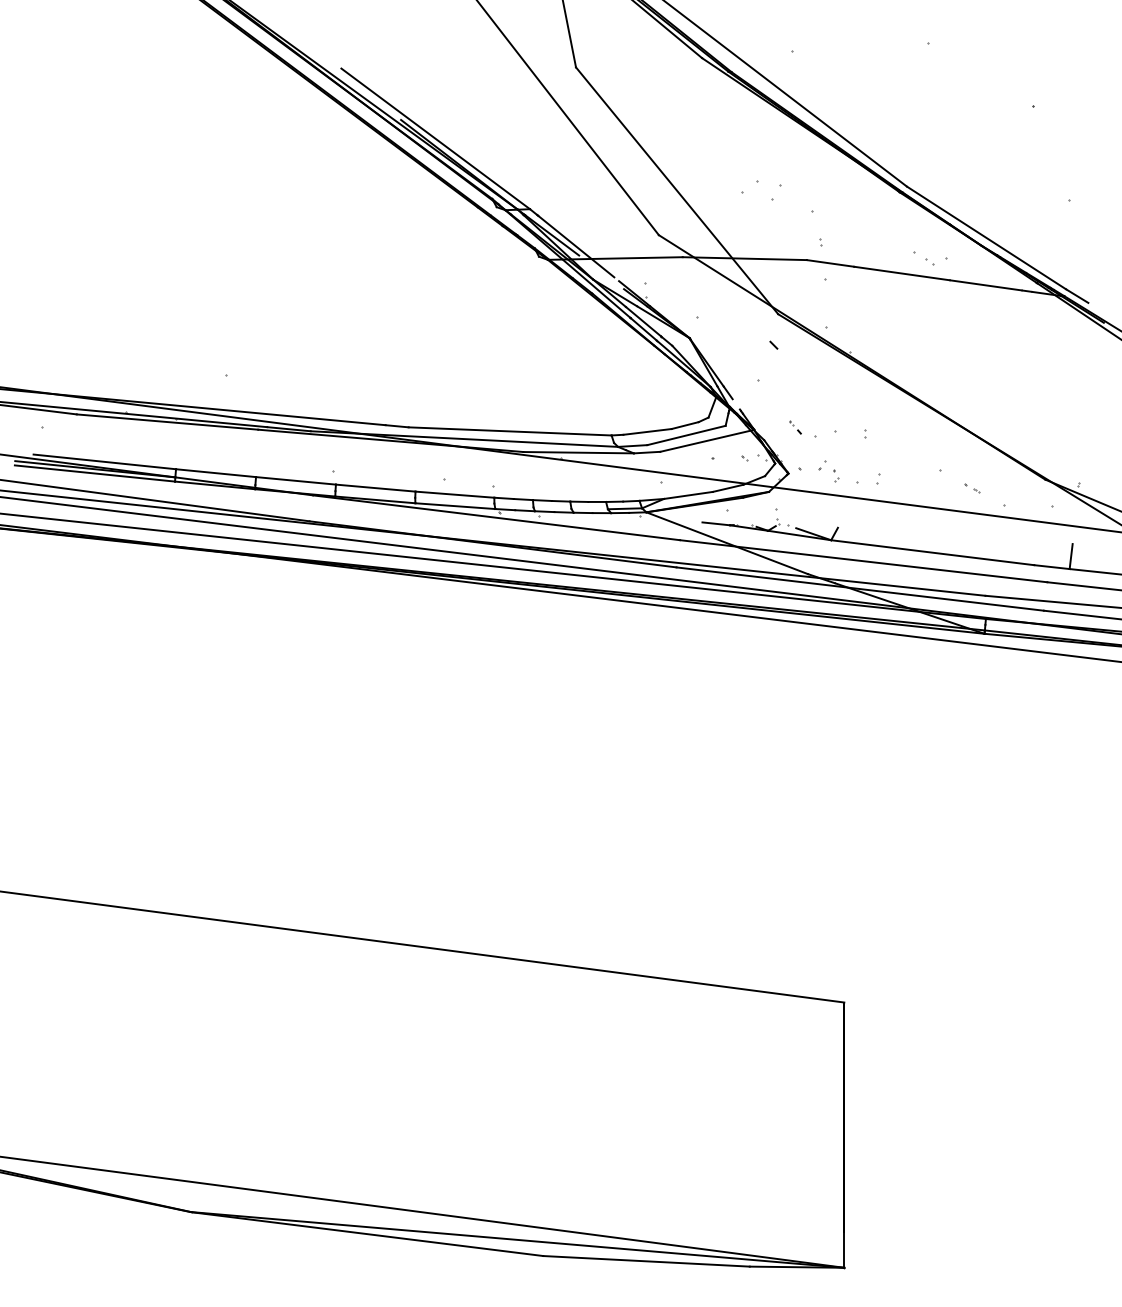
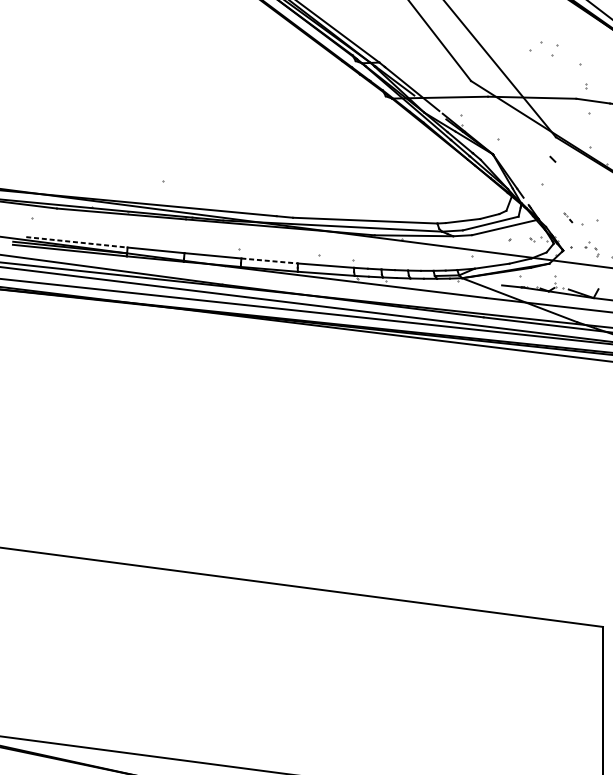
line: (104, 461) -> (76, 242), solid -> dashed
line: (375, 488) -> (269, 261), solid -> dashed

